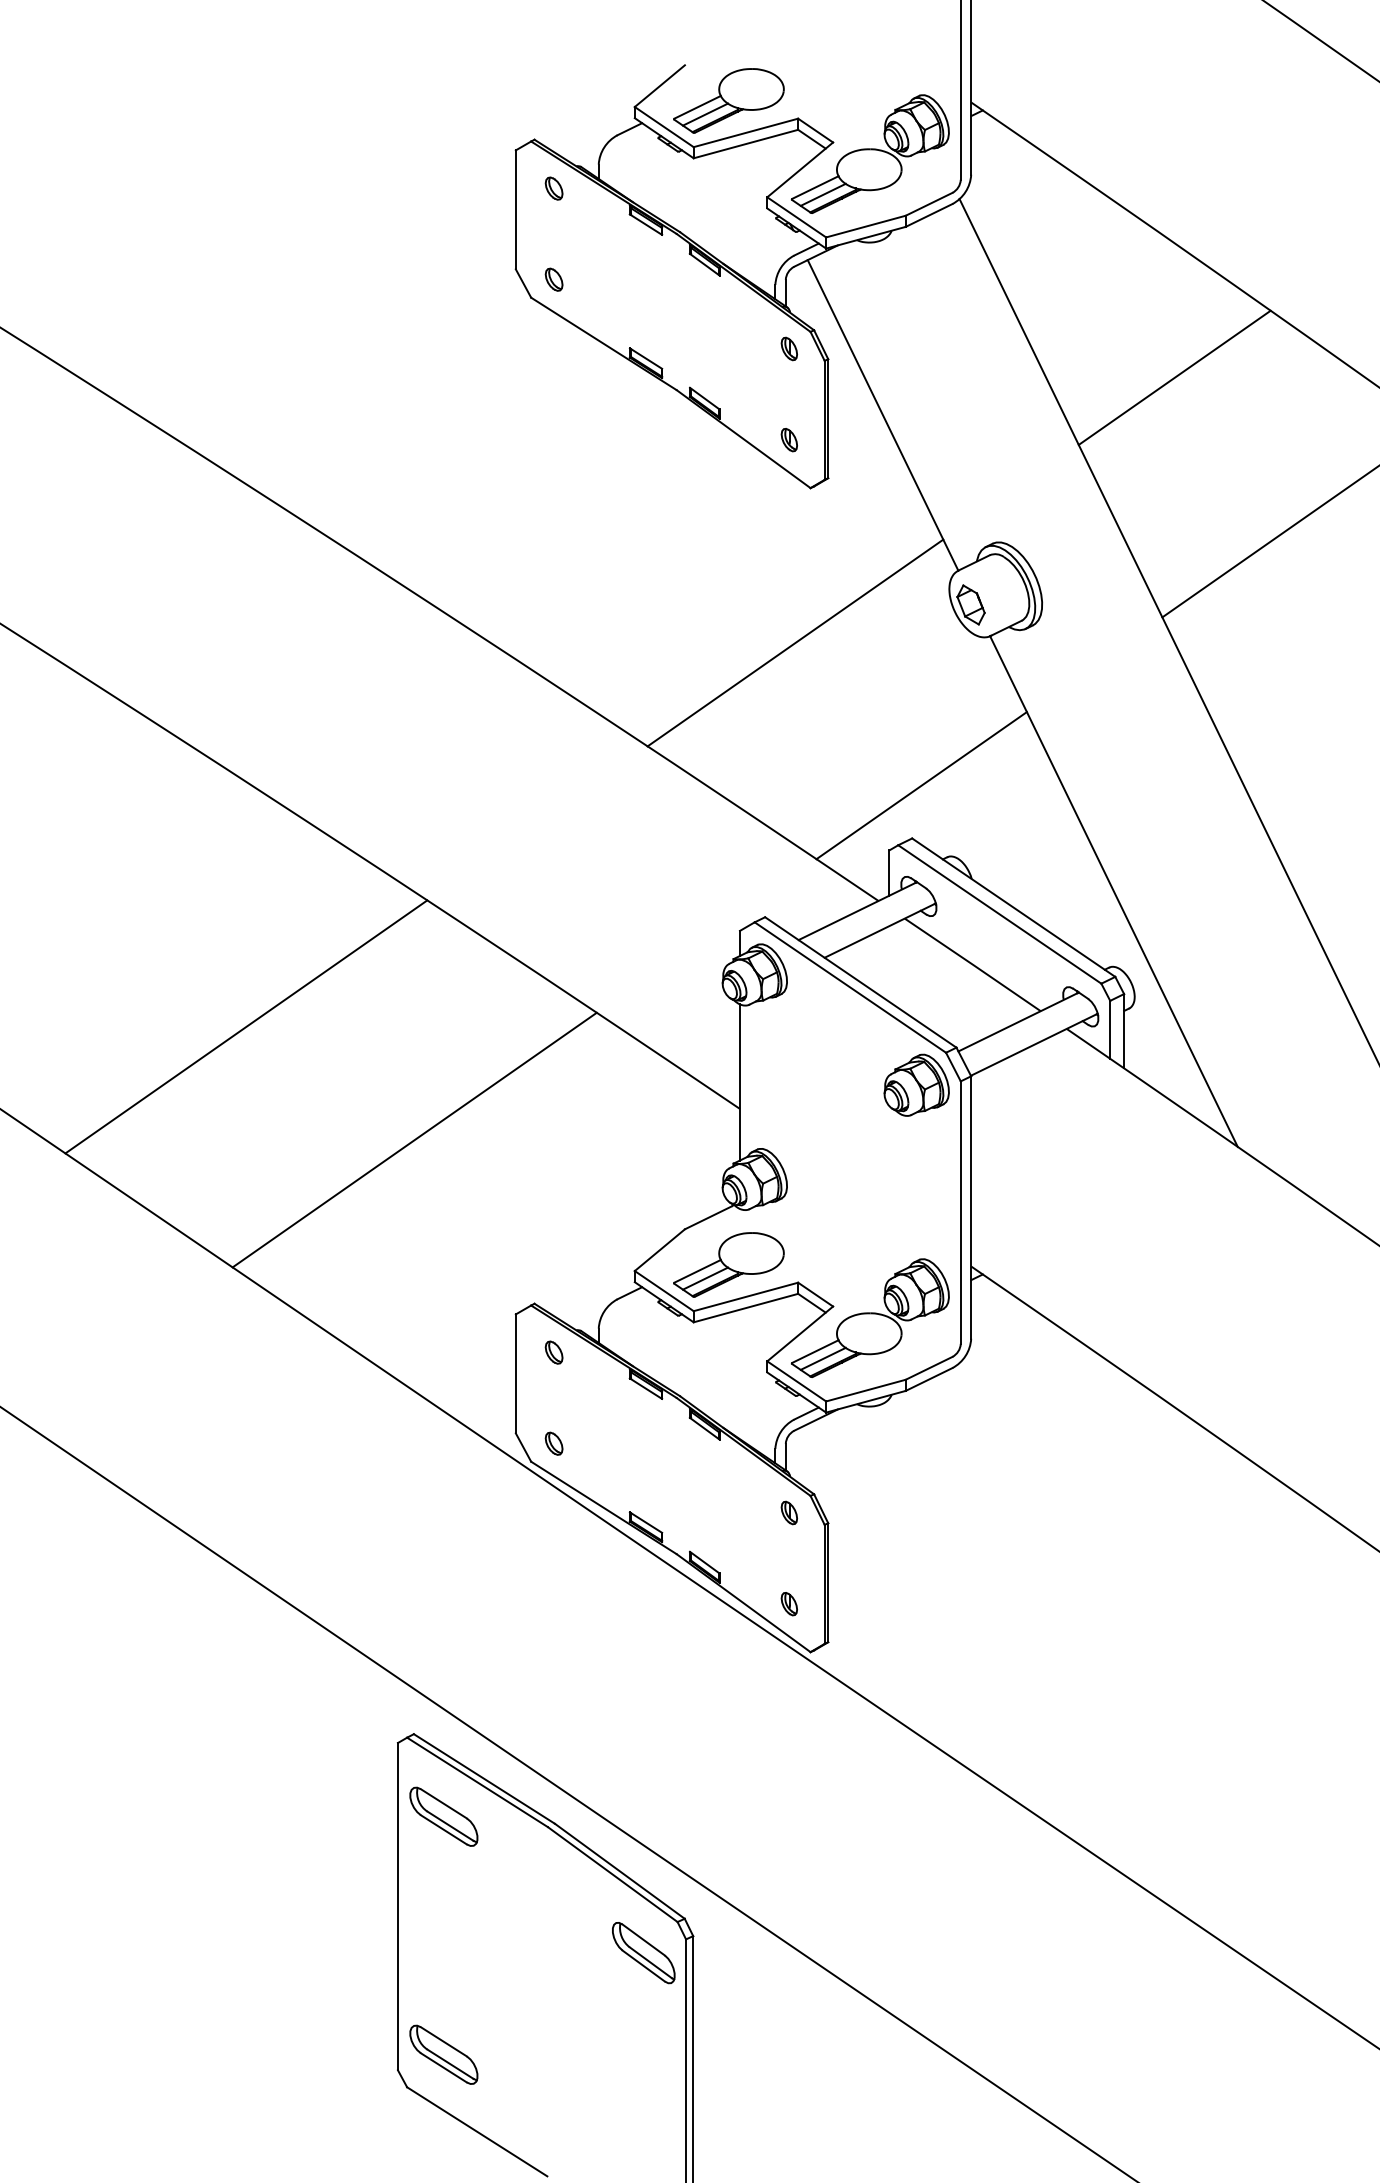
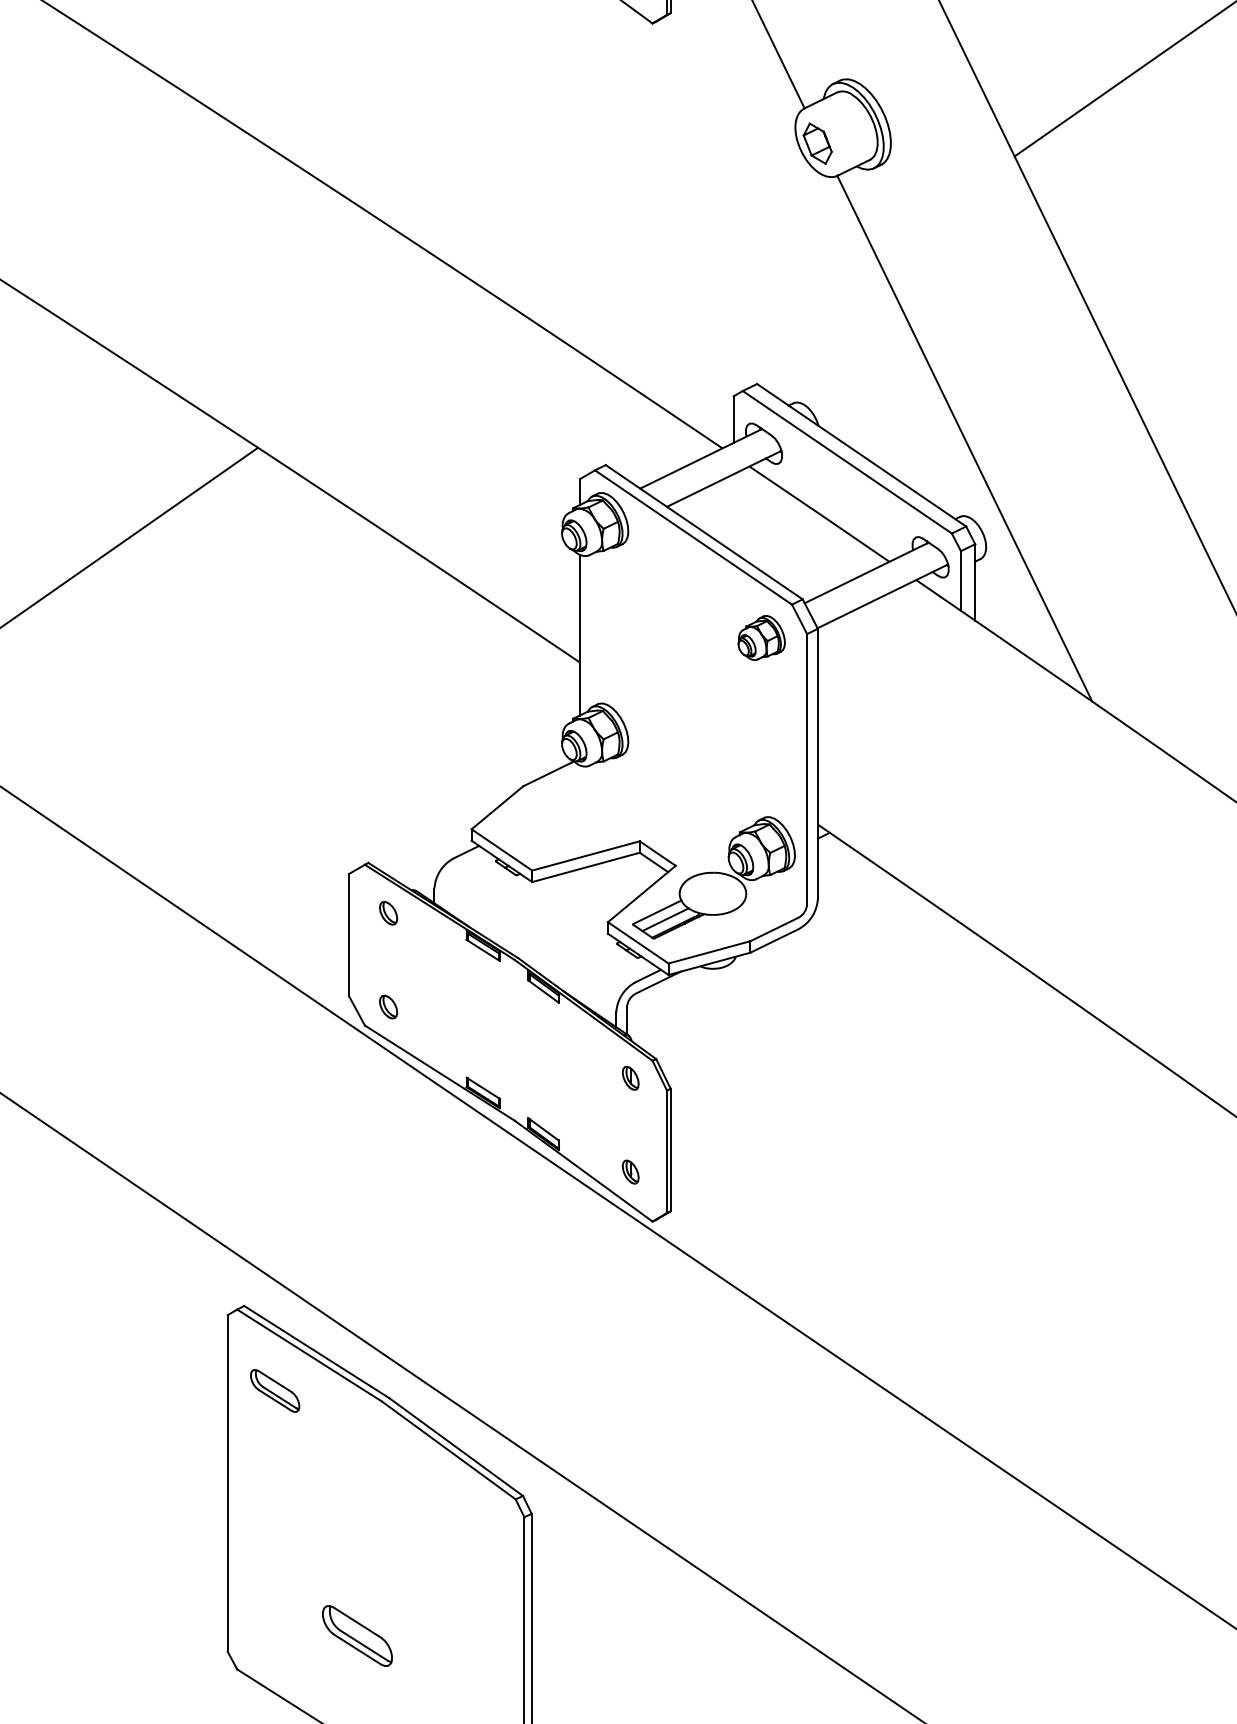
line: (795, 642) -> (637, 182), removed
line: (921, 785) -> (766, 329), removed
part: (916, 1084) -> (761, 637), size x0.7
line: (414, 1139) -> (244, 693), removed
part: (728, 1264) -> (568, 822), removed
part: (443, 1816) -> (274, 1390), size x0.7
part: (643, 1953) -> (480, 1531), removed
part: (443, 2054) -> (357, 1635), moved

